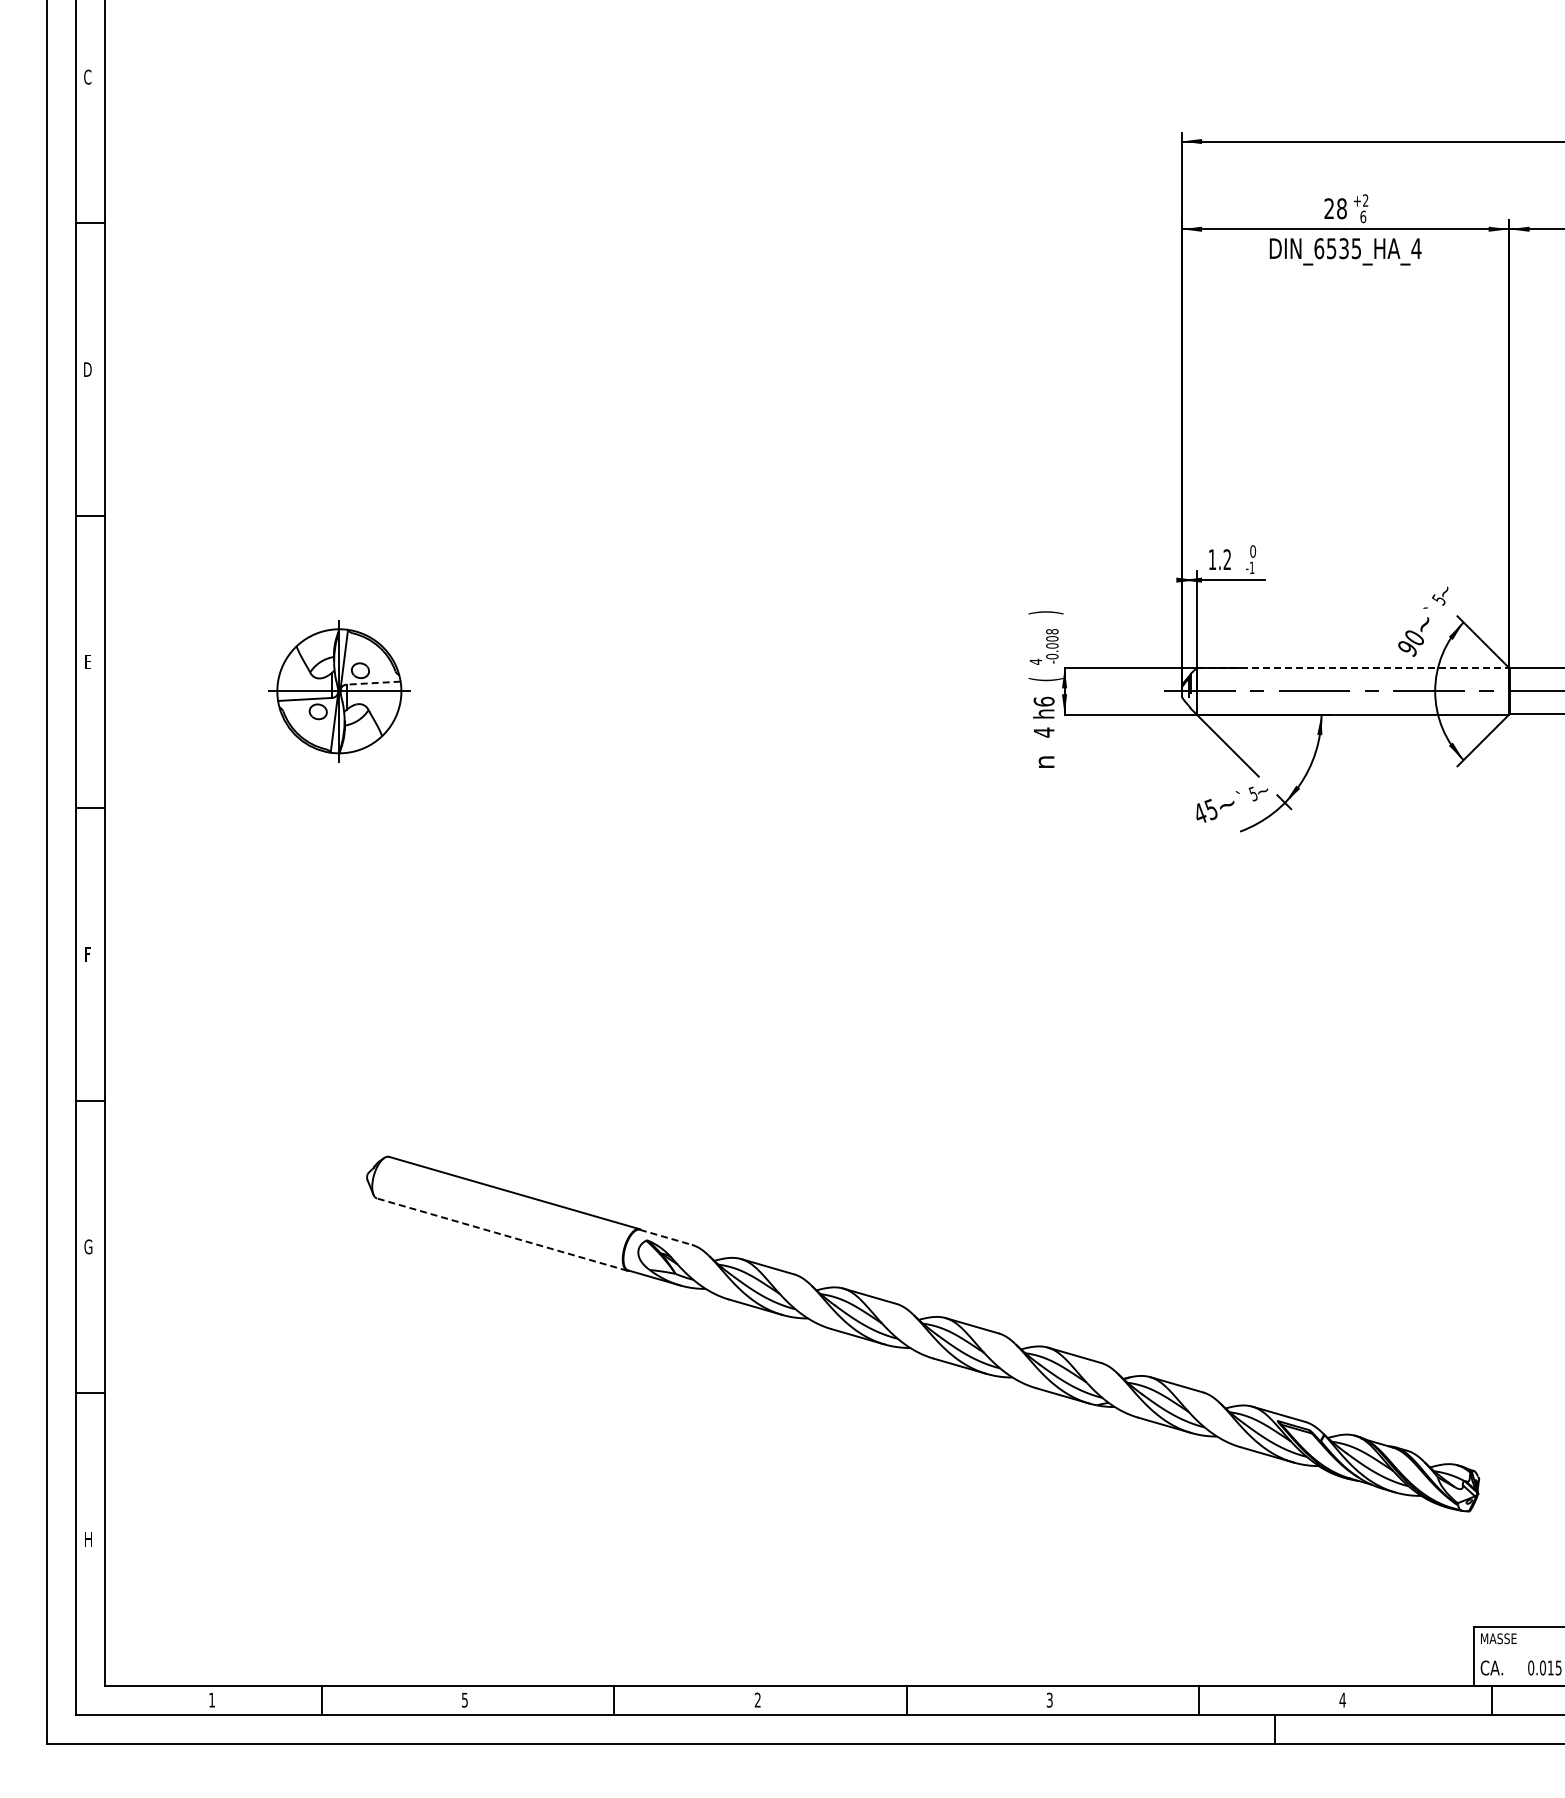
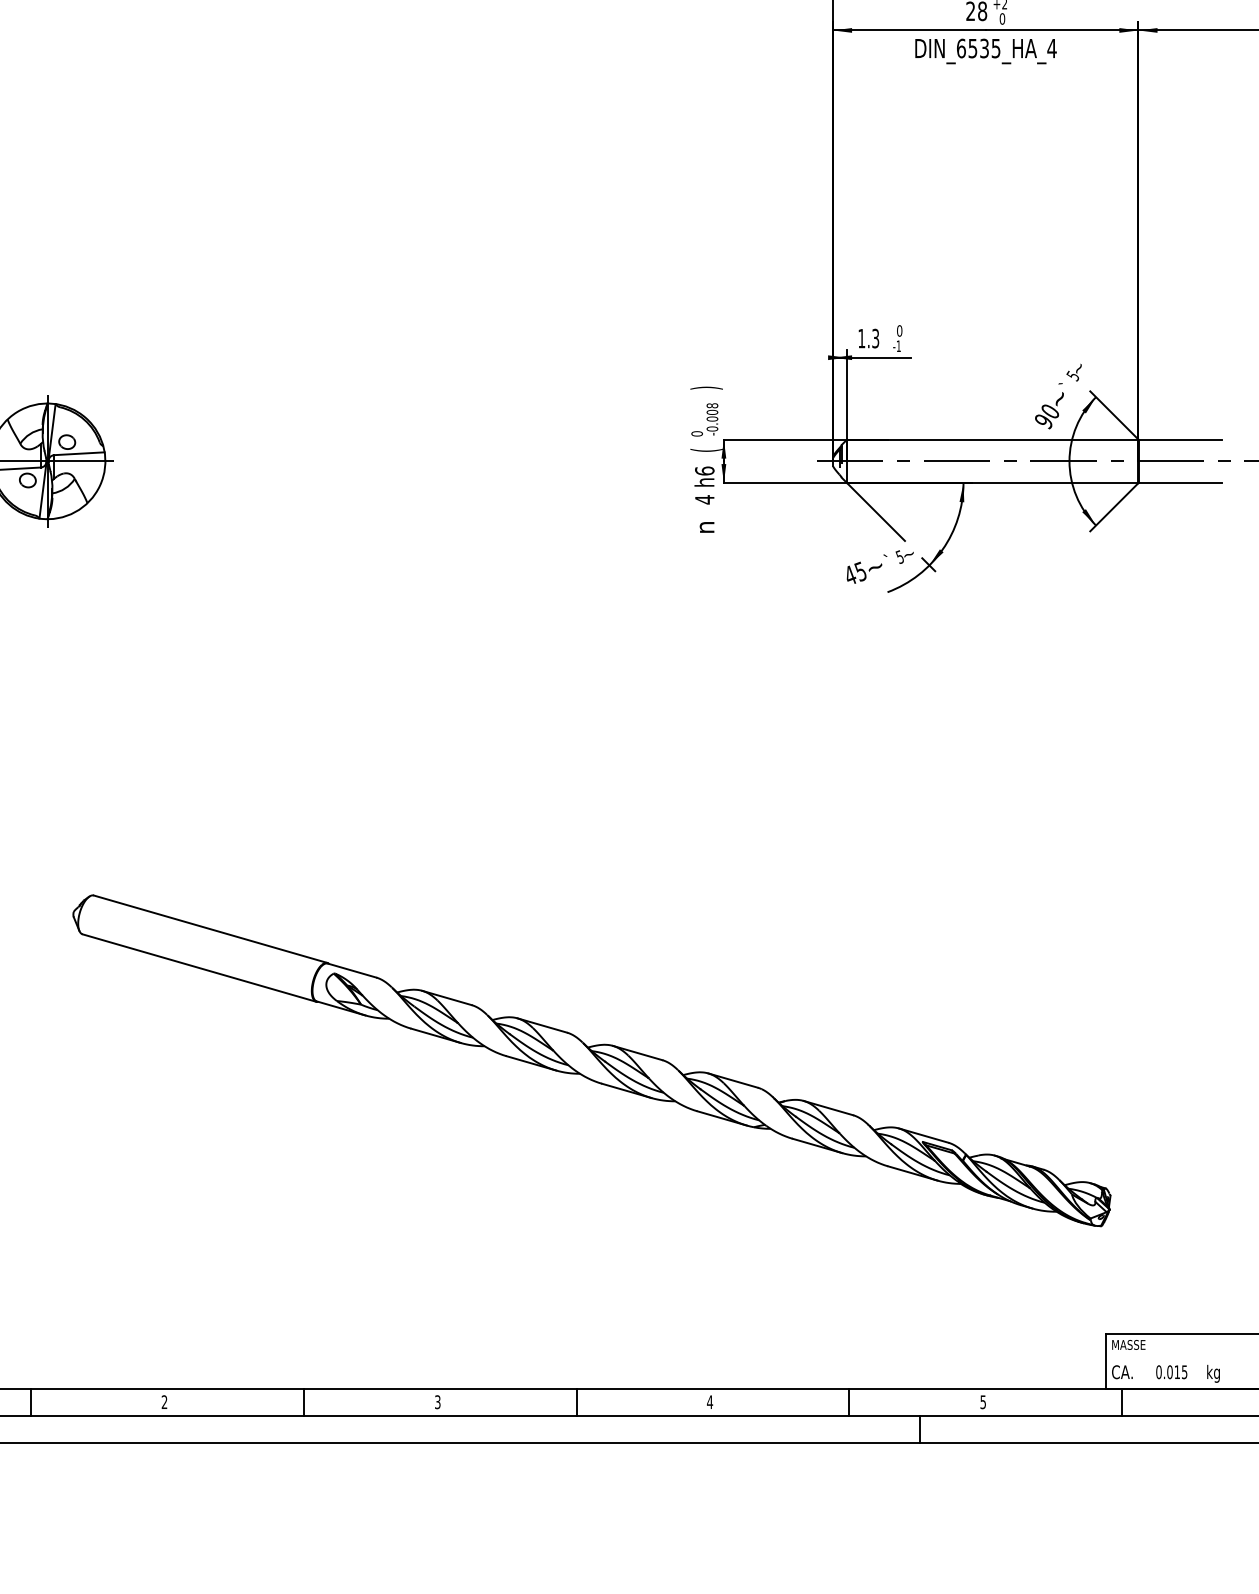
text: (1363, 216) -> (1002, 18), 6 -> 0
text: (1227, 559) -> (875, 338), 1.2 -> 1.3
text: (1035, 661) -> (696, 433), 4 -> 0
line: (1353, 667) -> (993, 439), dashed -> solid
line: (373, 683) -> (79, 454), dashed -> solid
line: (501, 1234) -> (198, 967), dashed -> solid
line: (666, 1237) -> (352, 970), dashed -> solid
text: (464, 1699) -> (164, 1401), 5 -> 2
text: (1049, 1699) -> (709, 1401), 3 -> 4
text: (1342, 1699) -> (983, 1401), 4 -> 5
text: (757, 1700) -> (437, 1402), 2 -> 3

